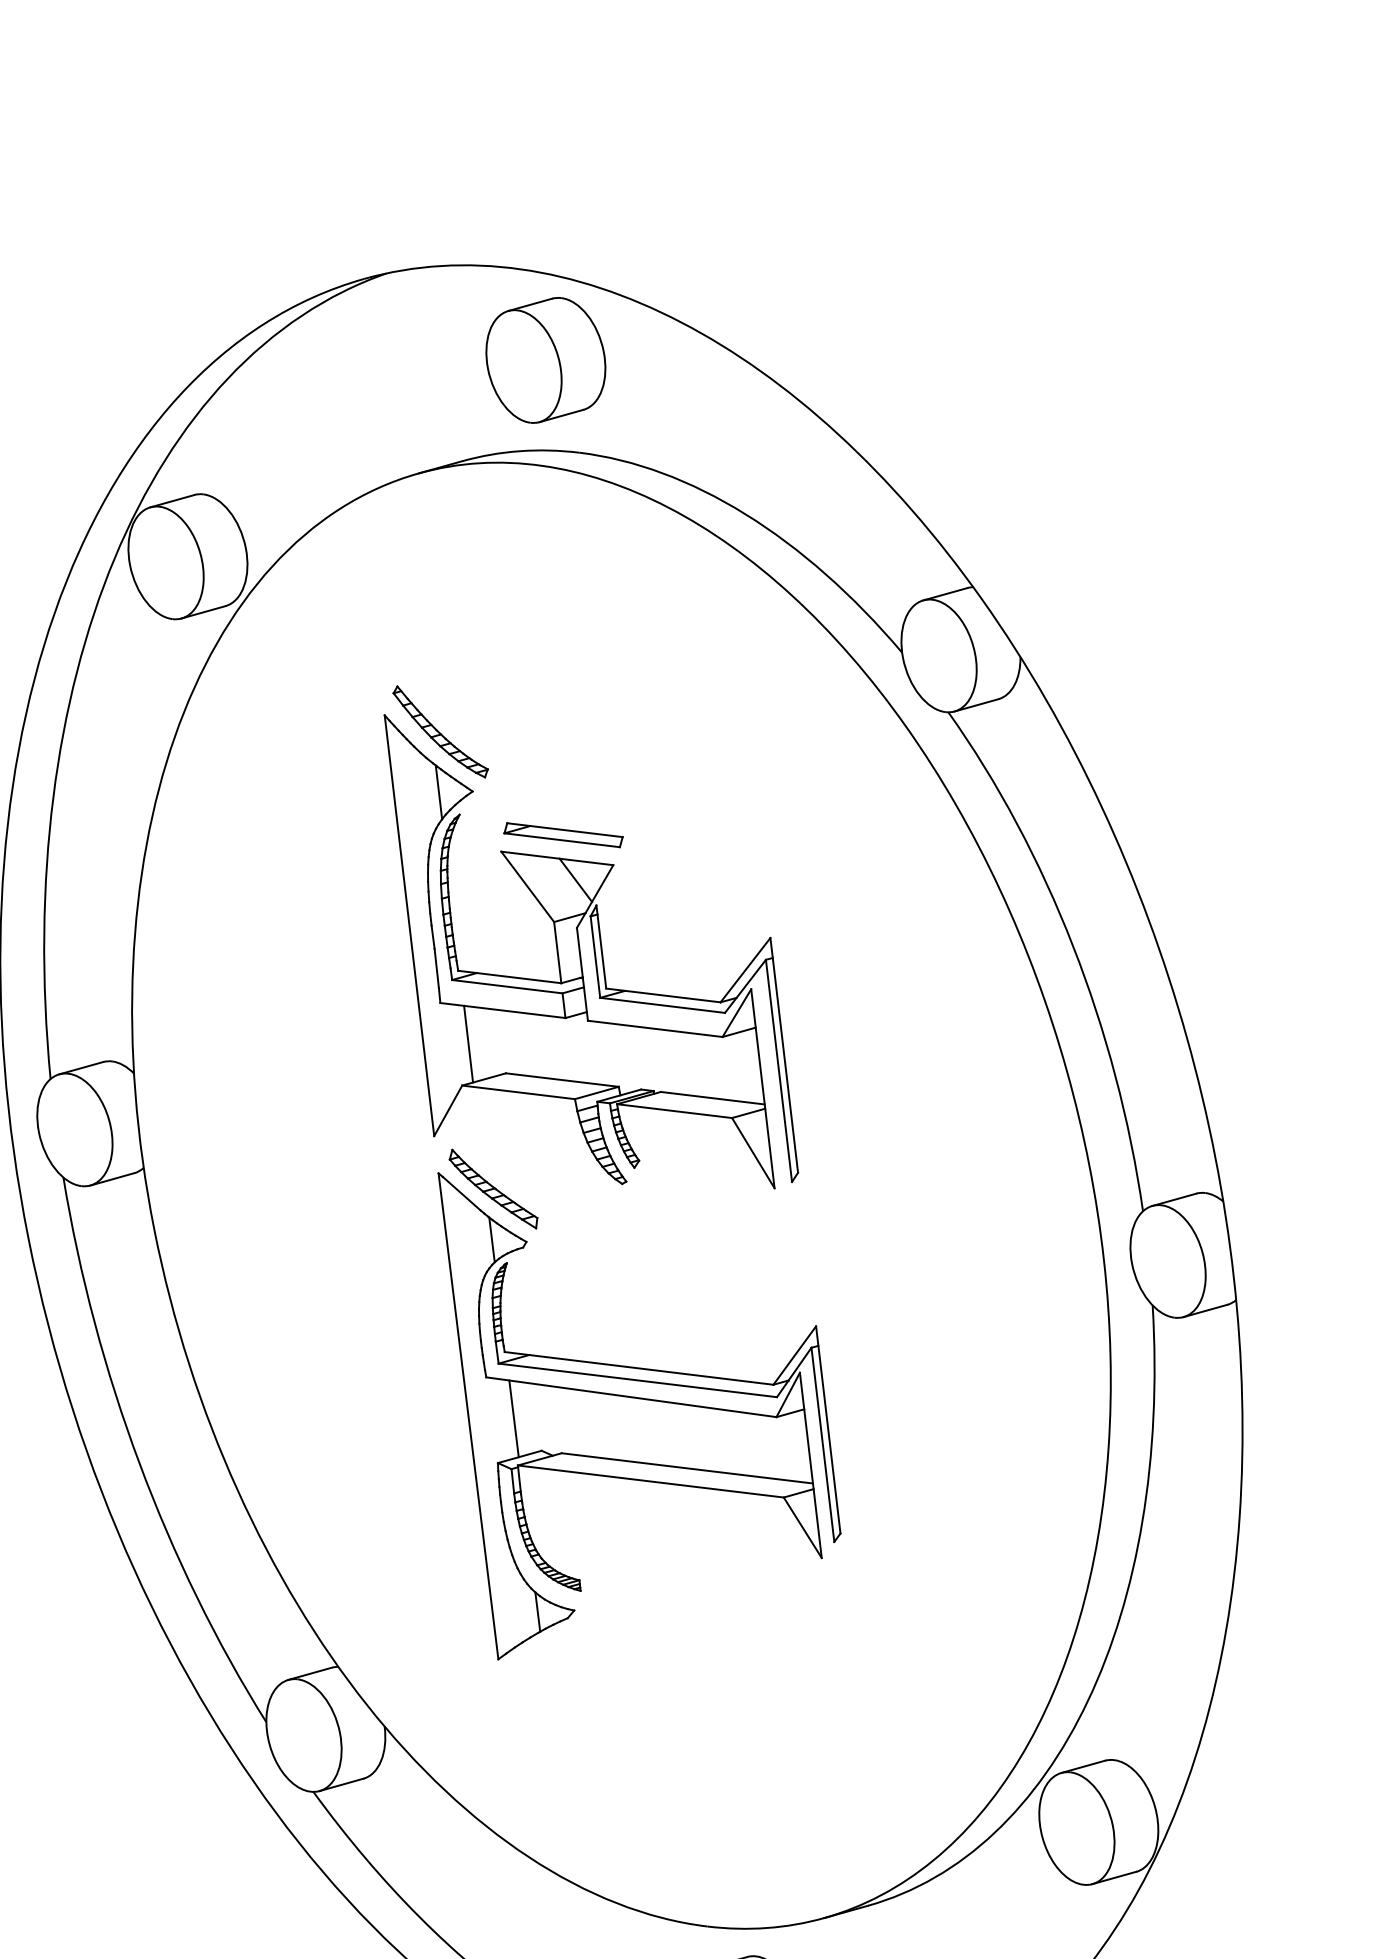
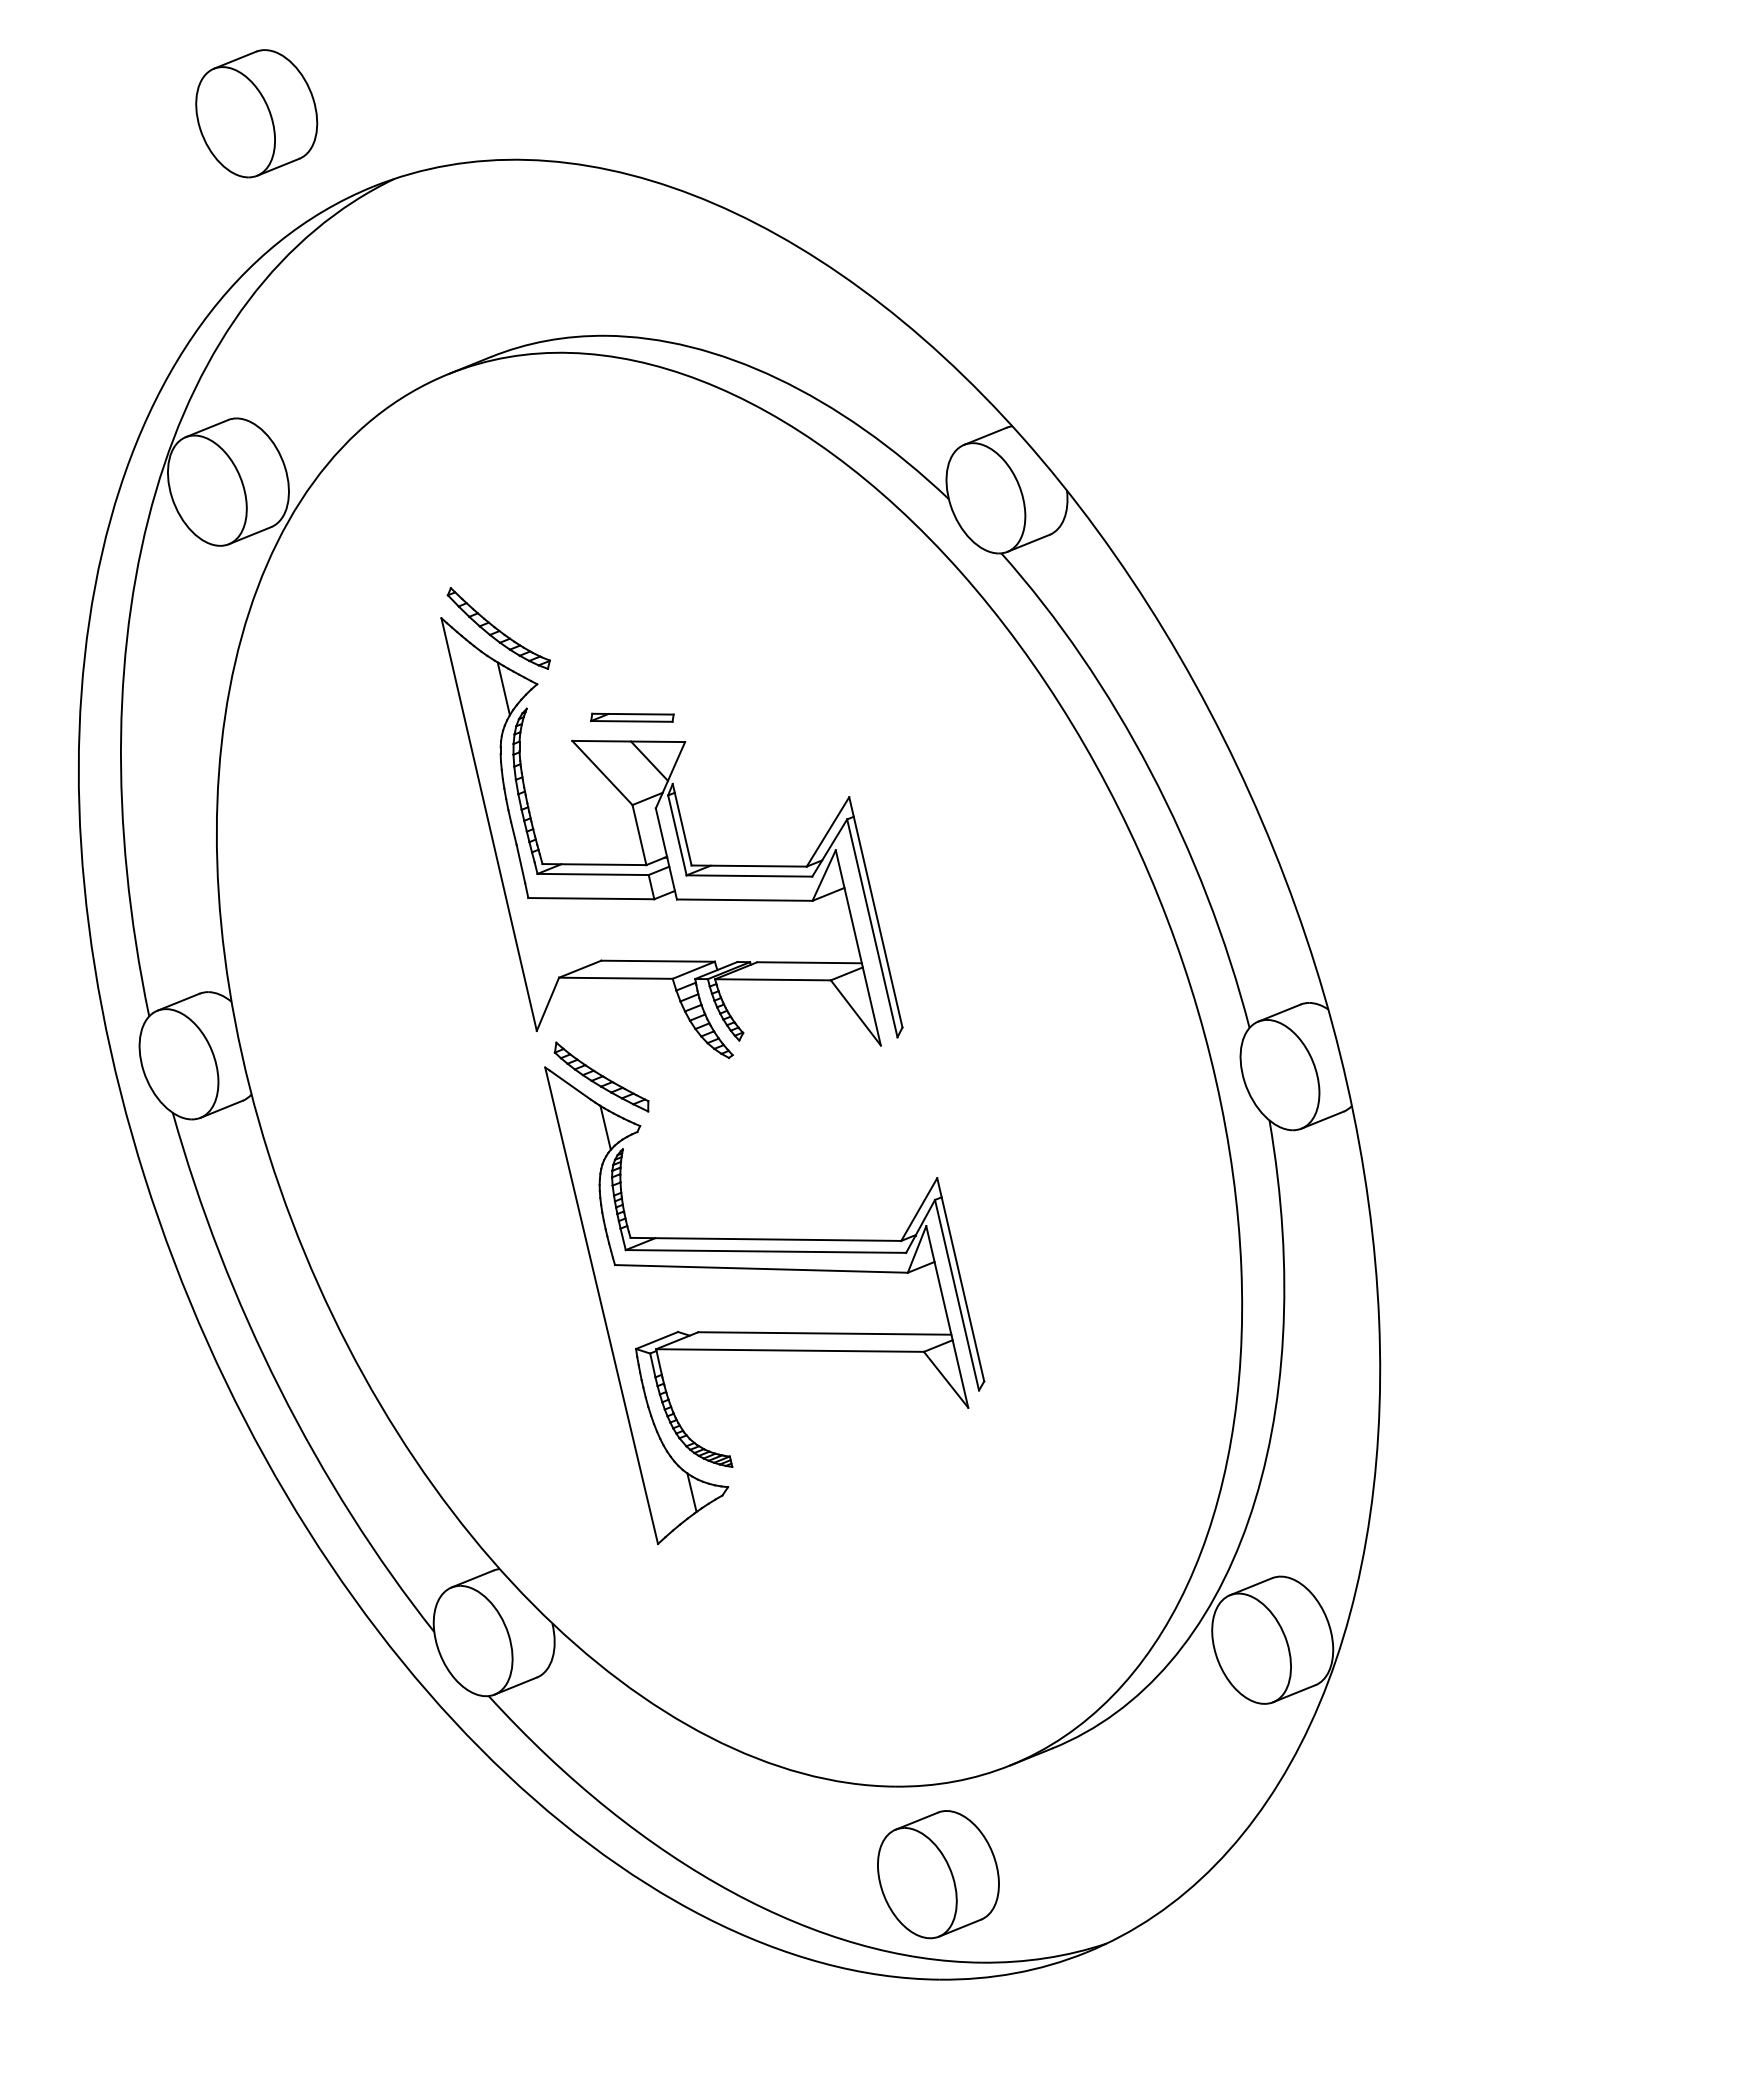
part: (545, 360) -> (256, 113), moved
part: (563, 835) -> (632, 717), size x0.7
line: (468, 1043) -> (560, 935), removed
line: (514, 1418) -> (647, 1302), removed

